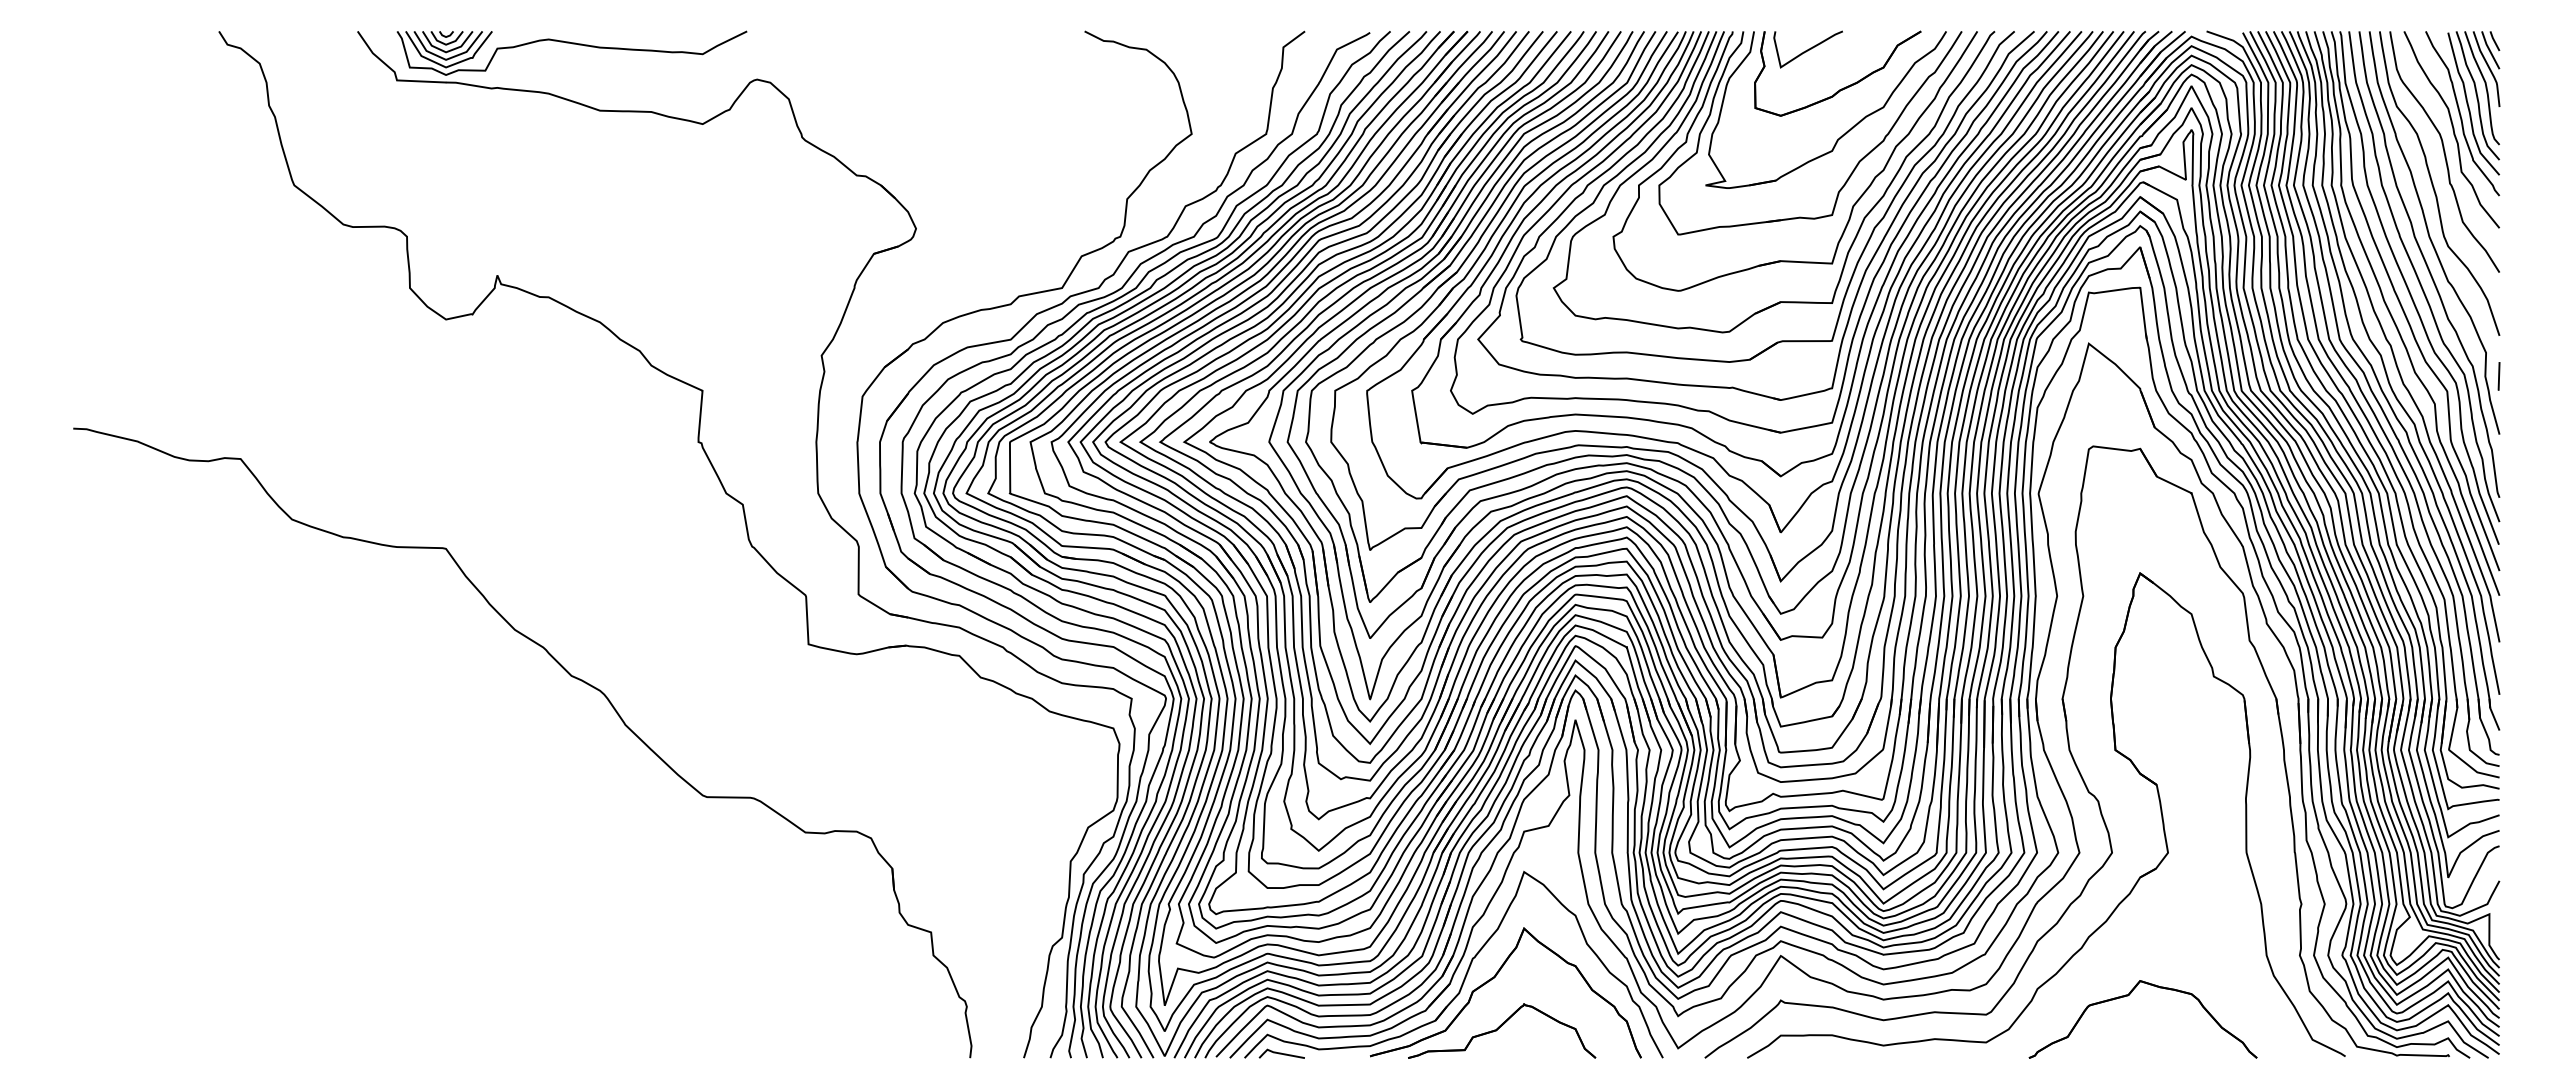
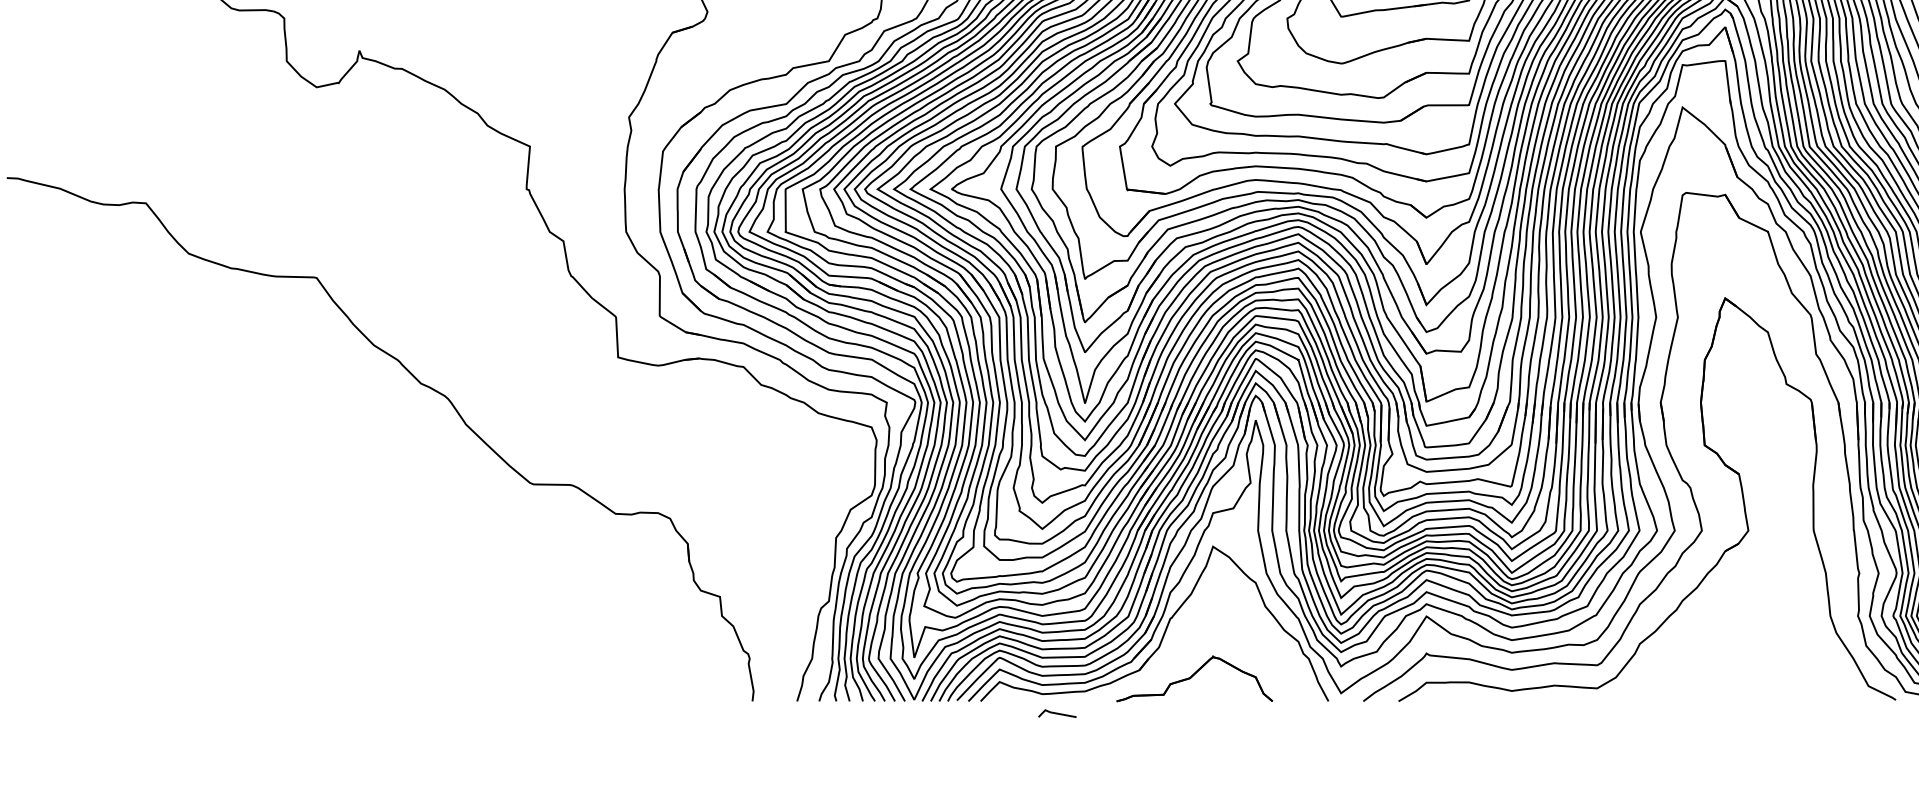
part: (1493, 979) -> (1187, 636), removed
part: (2128, 996) -> (1715, 650), removed
line: (1281, 1053) -> (1057, 713), moved

